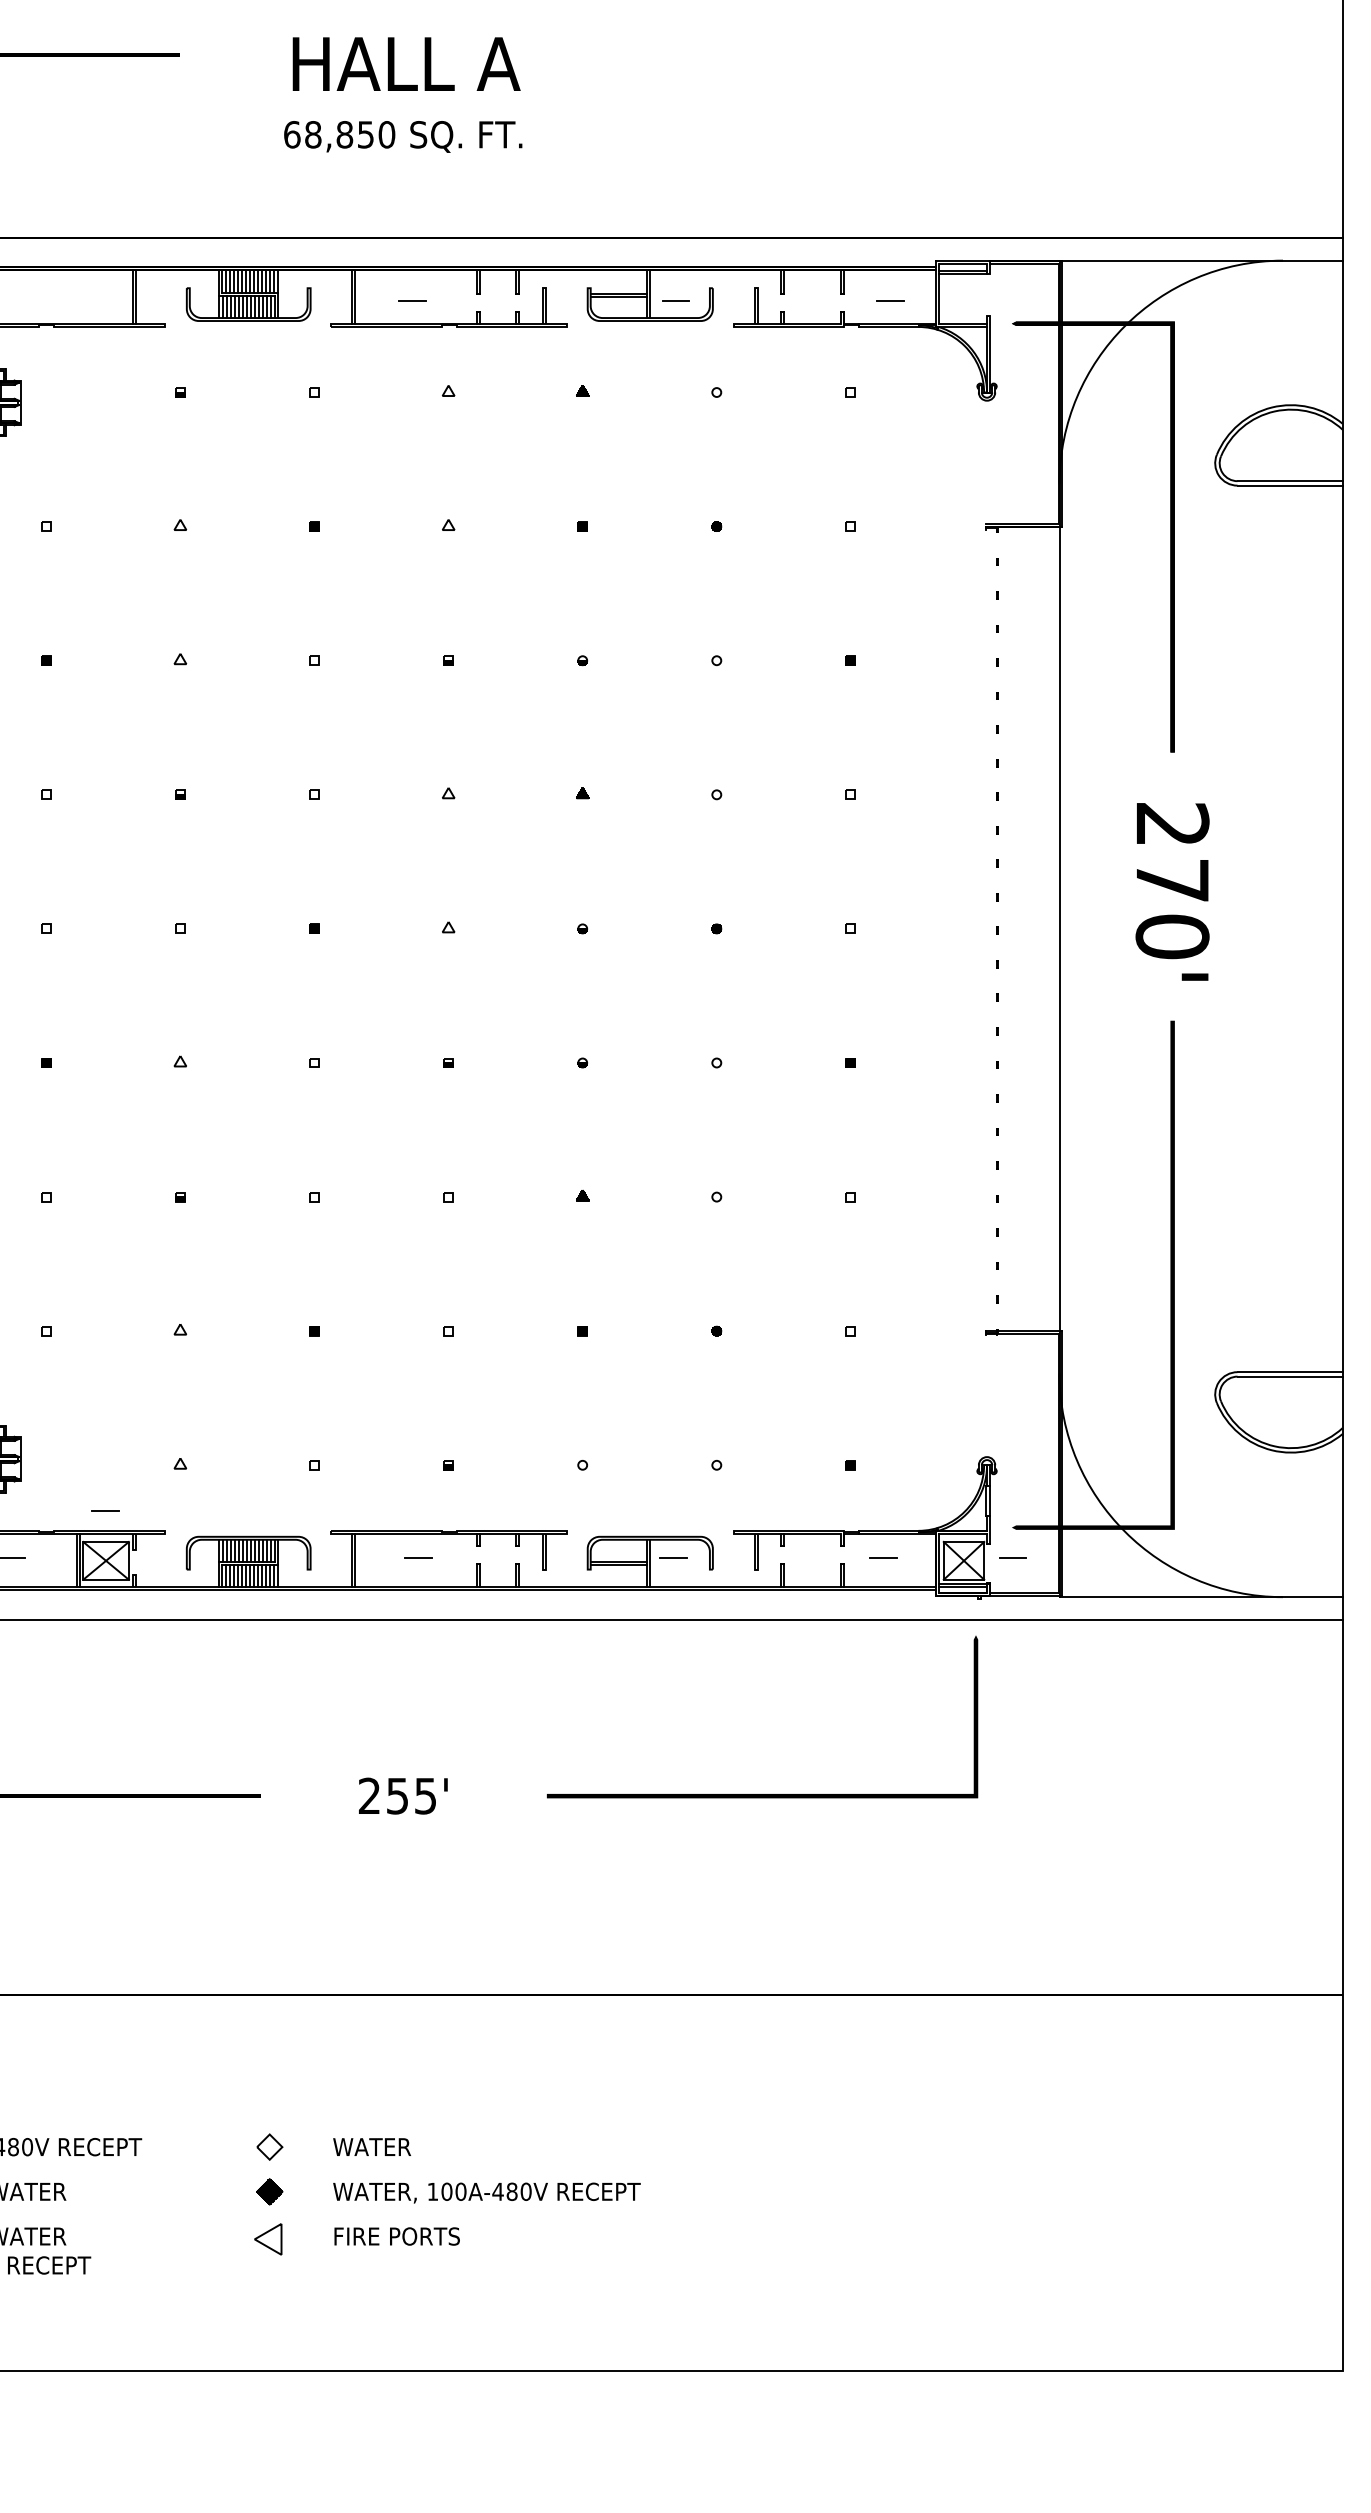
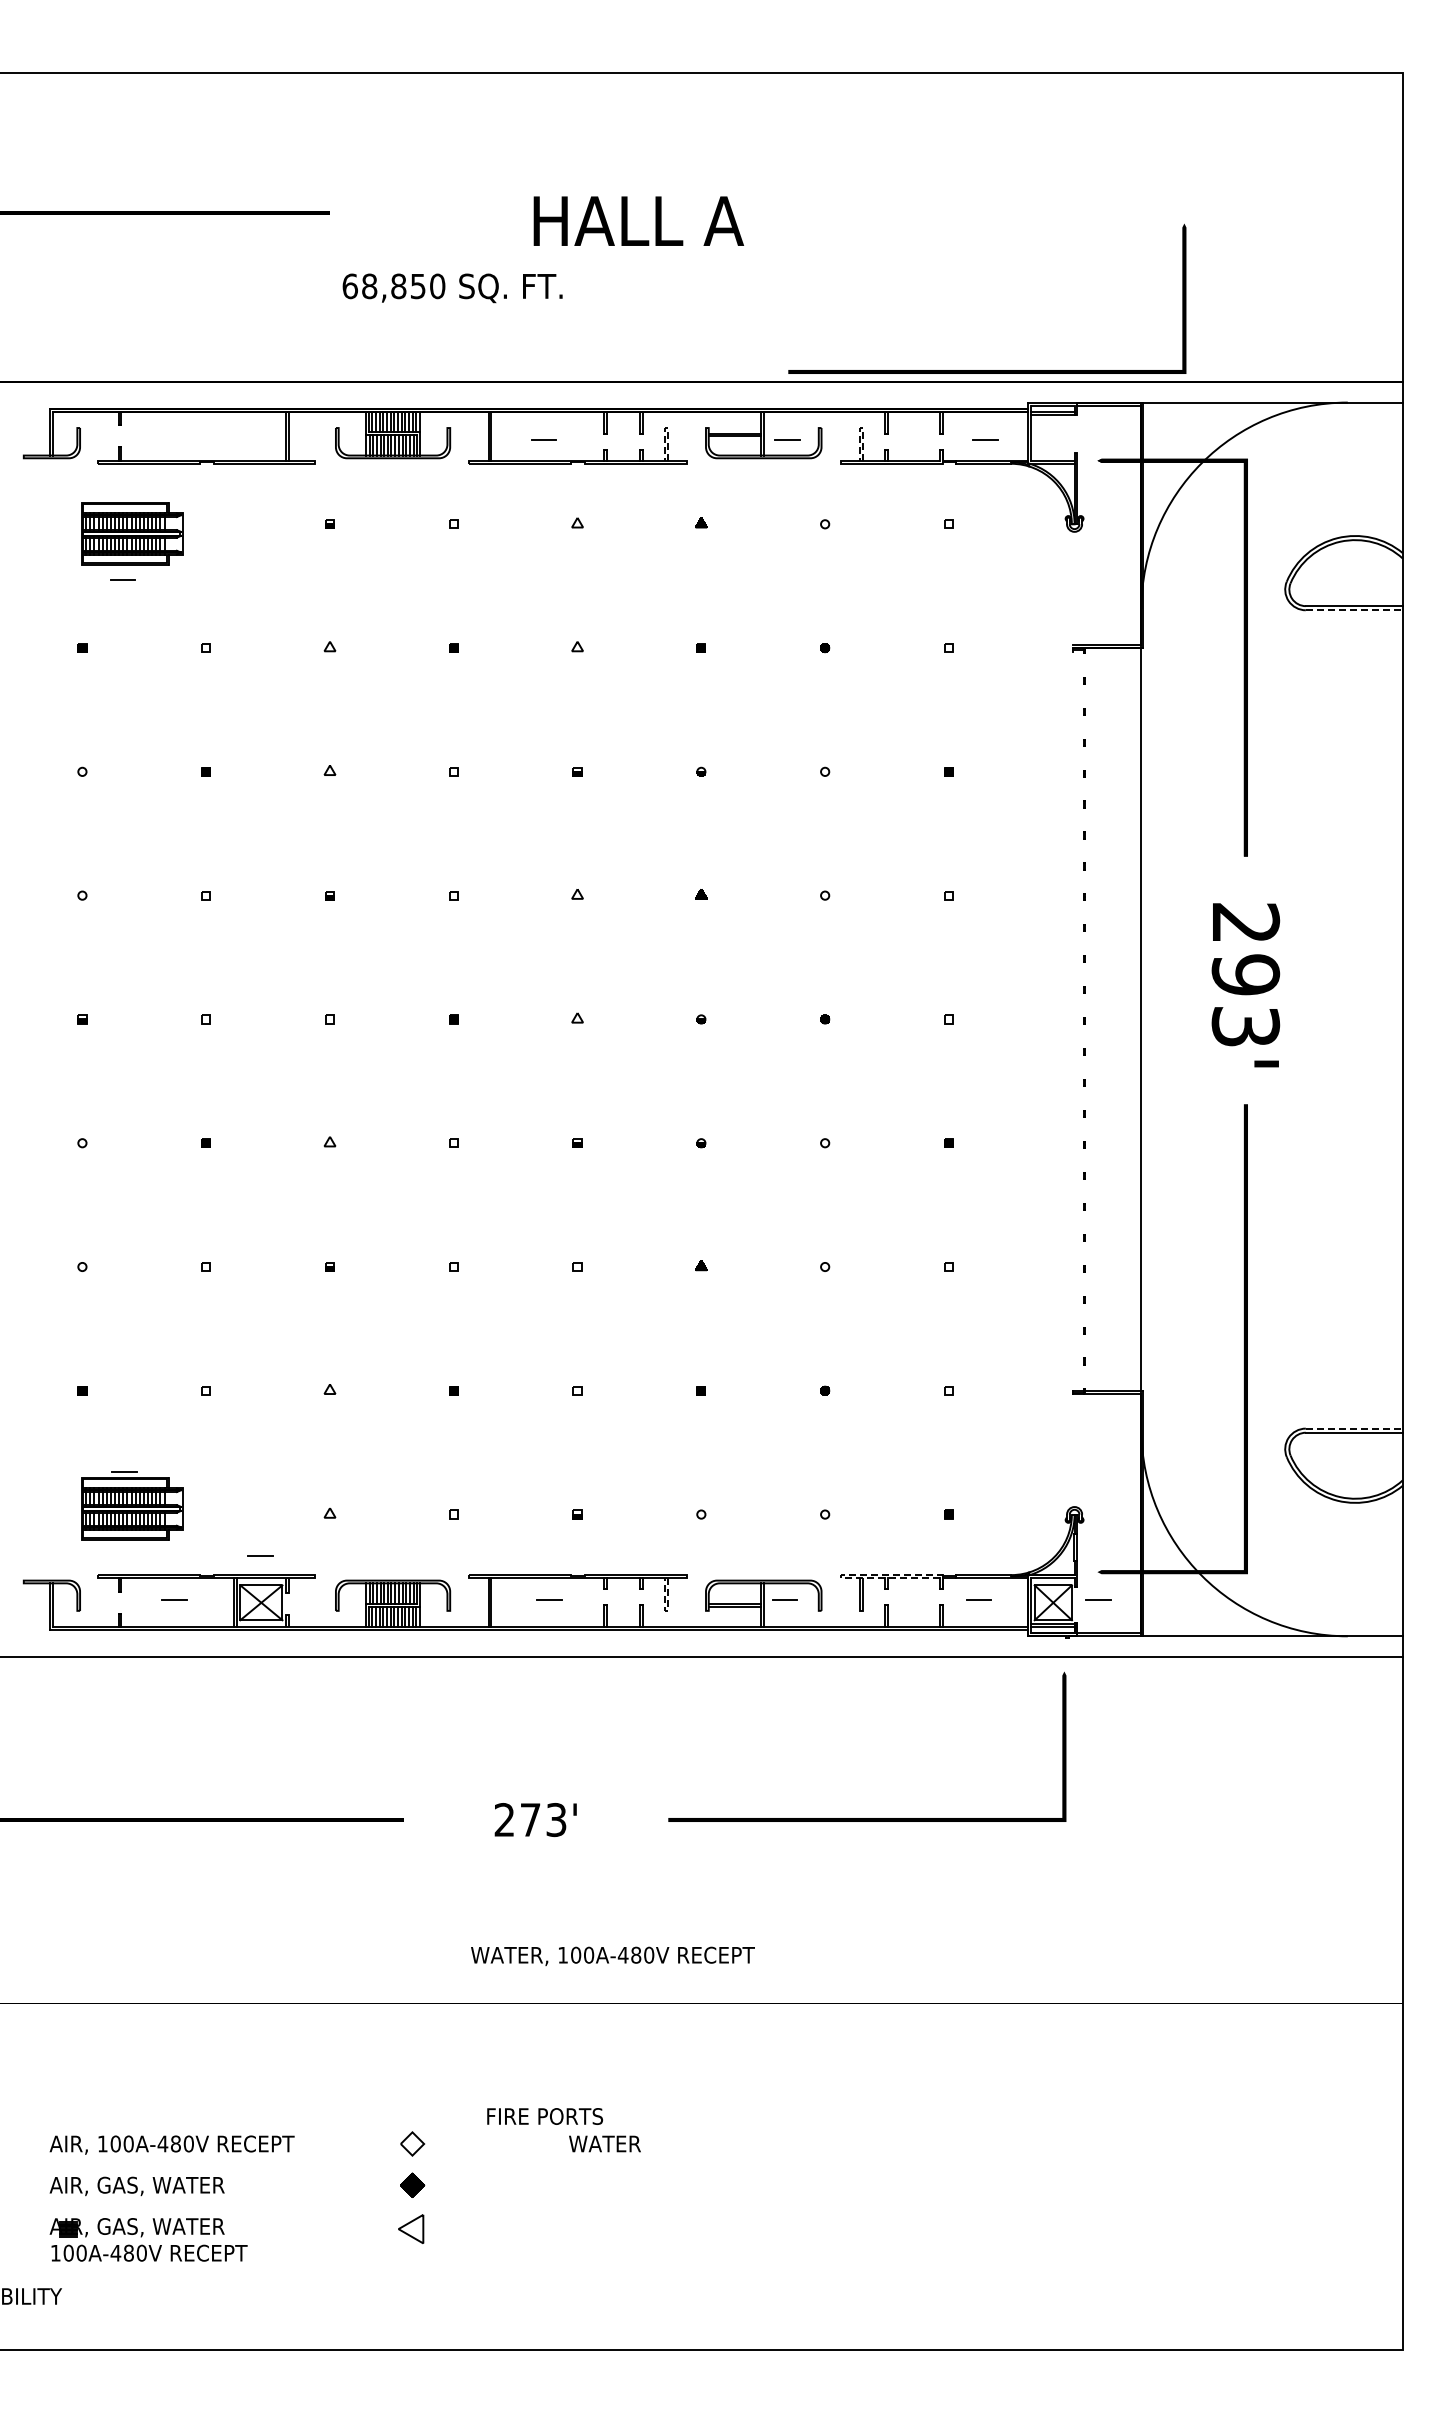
text: (406, 63) -> (638, 220), moved
text: (403, 137) -> (452, 288), moved
line: (892, 225) -> (987, 370), added
line: (543, 288) -> (665, 428), solid -> dashed
line: (755, 288) -> (860, 428), solid -> dashed
line: (1290, 485) -> (1354, 610), solid -> dashed
text: (1172, 908) -> (1245, 1000), 270' -> 293'
line: (1290, 1372) -> (1354, 1428), solid -> dashed
line: (733, 1531) -> (840, 1575), solid -> dashed
line: (543, 1569) -> (665, 1610), solid -> dashed
text: (411, 1796) -> (543, 1820), 255' -> 273'
text: (371, 2146) -> (604, 2143), moved
text: (486, 2192) -> (612, 1955), moved
text: (396, 2236) -> (544, 2116), moved

